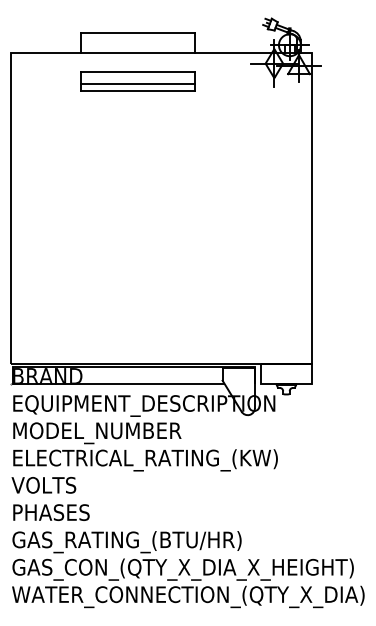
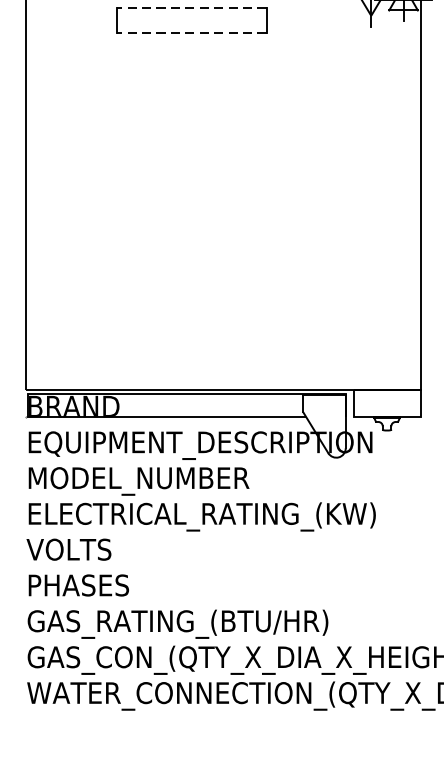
line: (137, 72) -> (191, 8), solid -> dashed
line: (137, 84) -> (191, 24), removed
line: (137, 91) -> (191, 33), solid -> dashed

